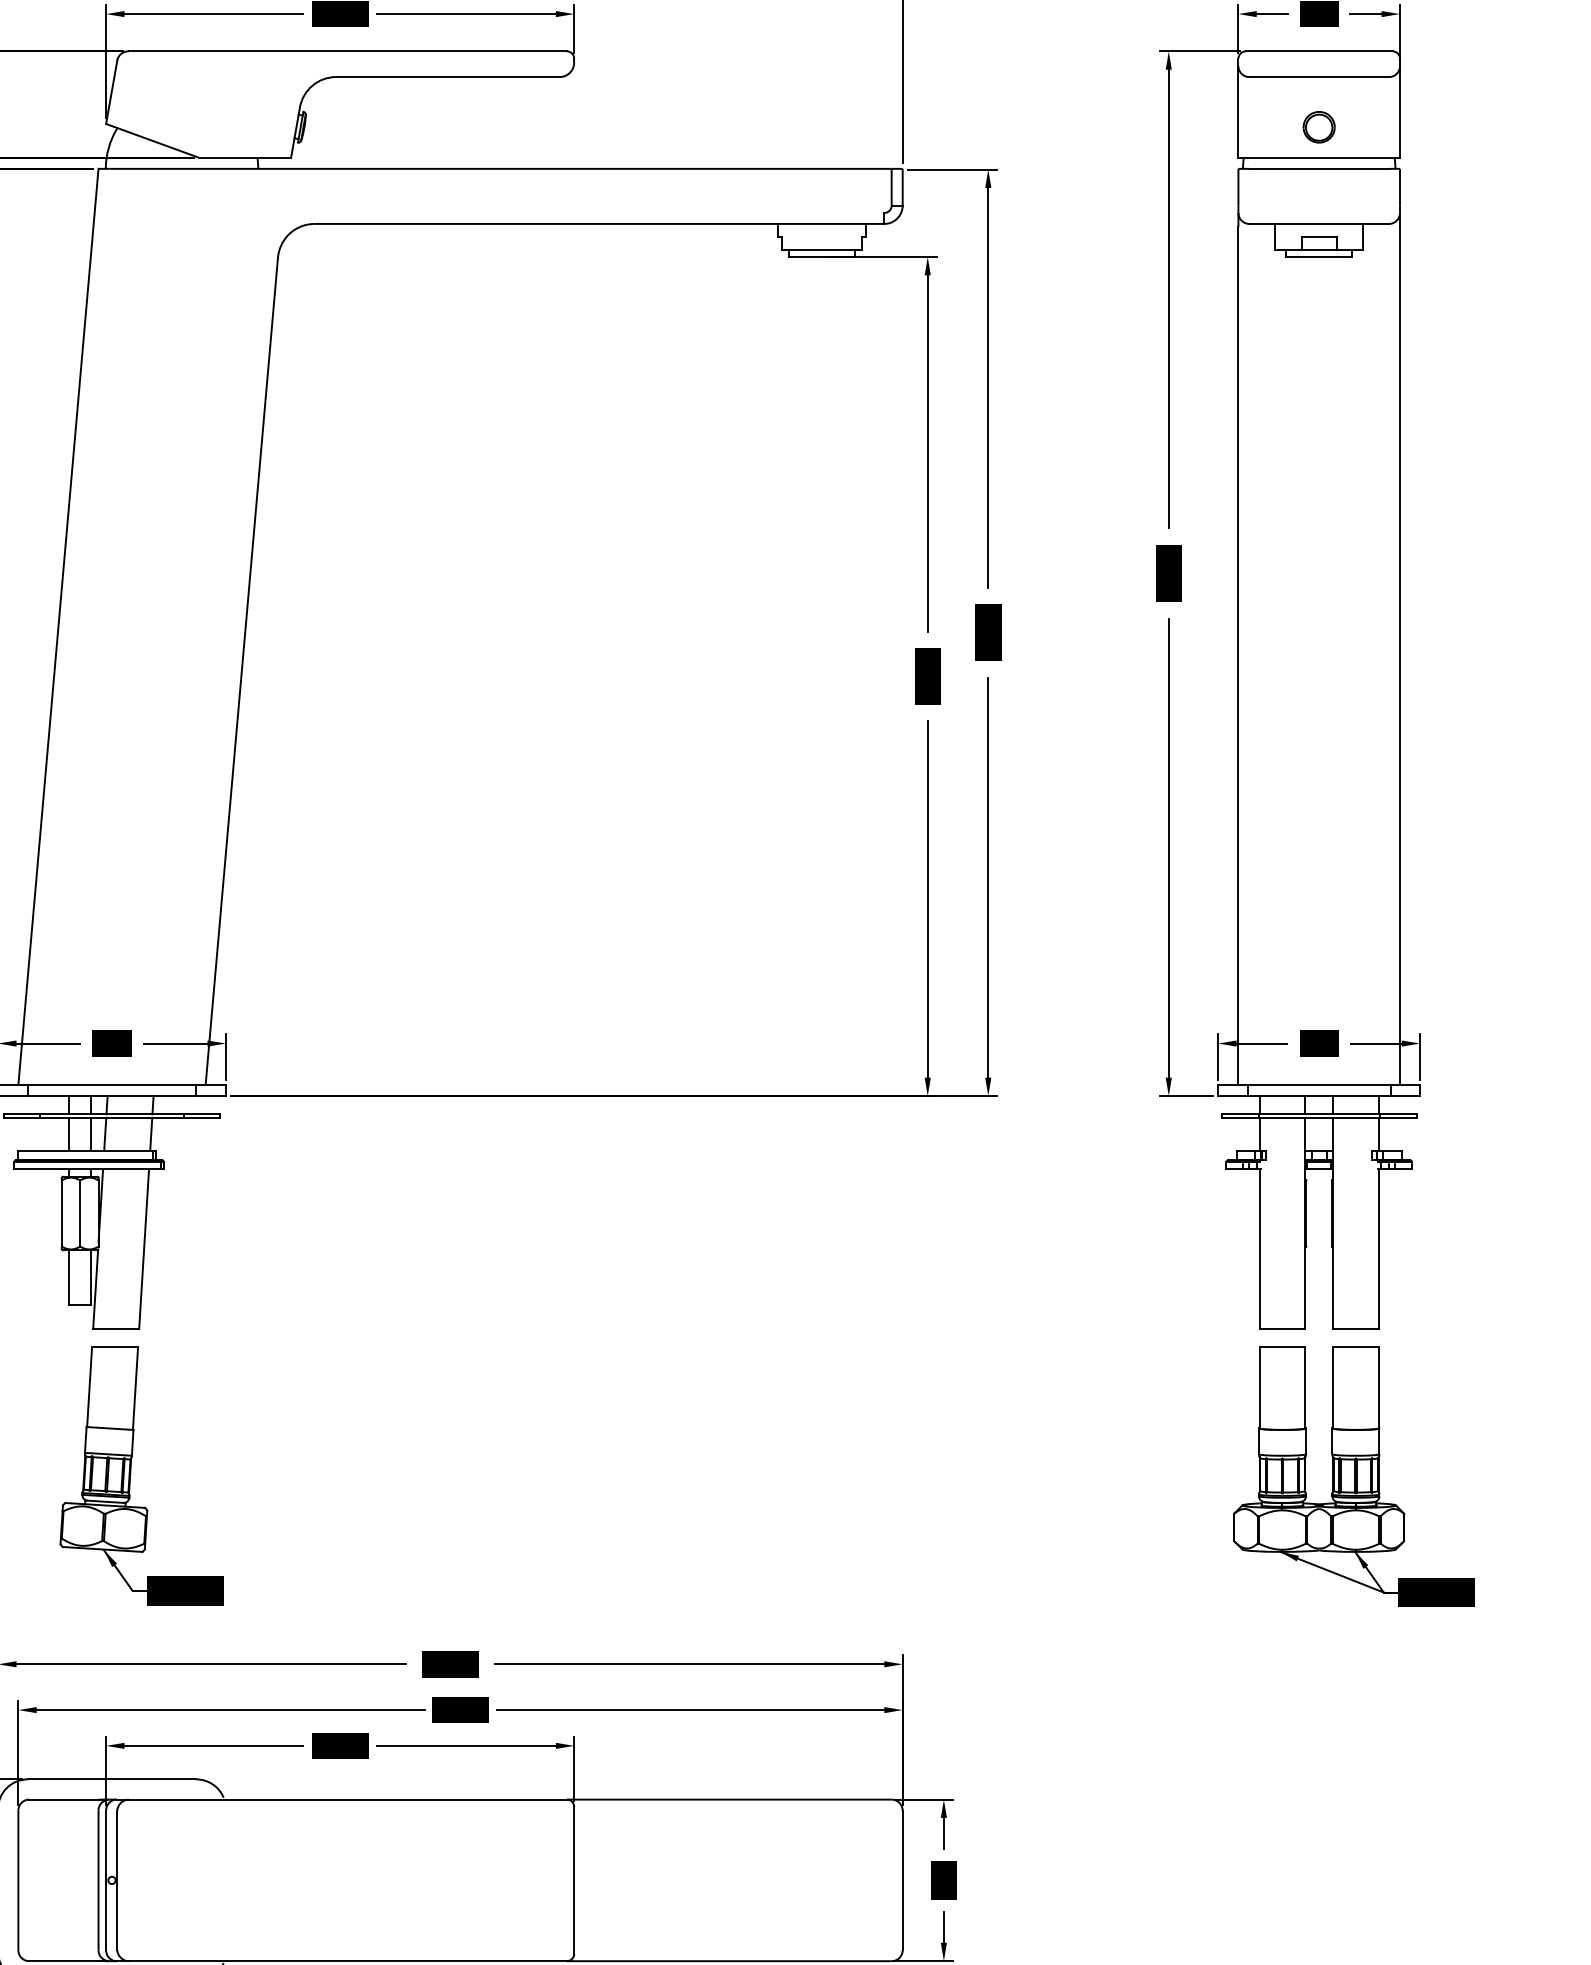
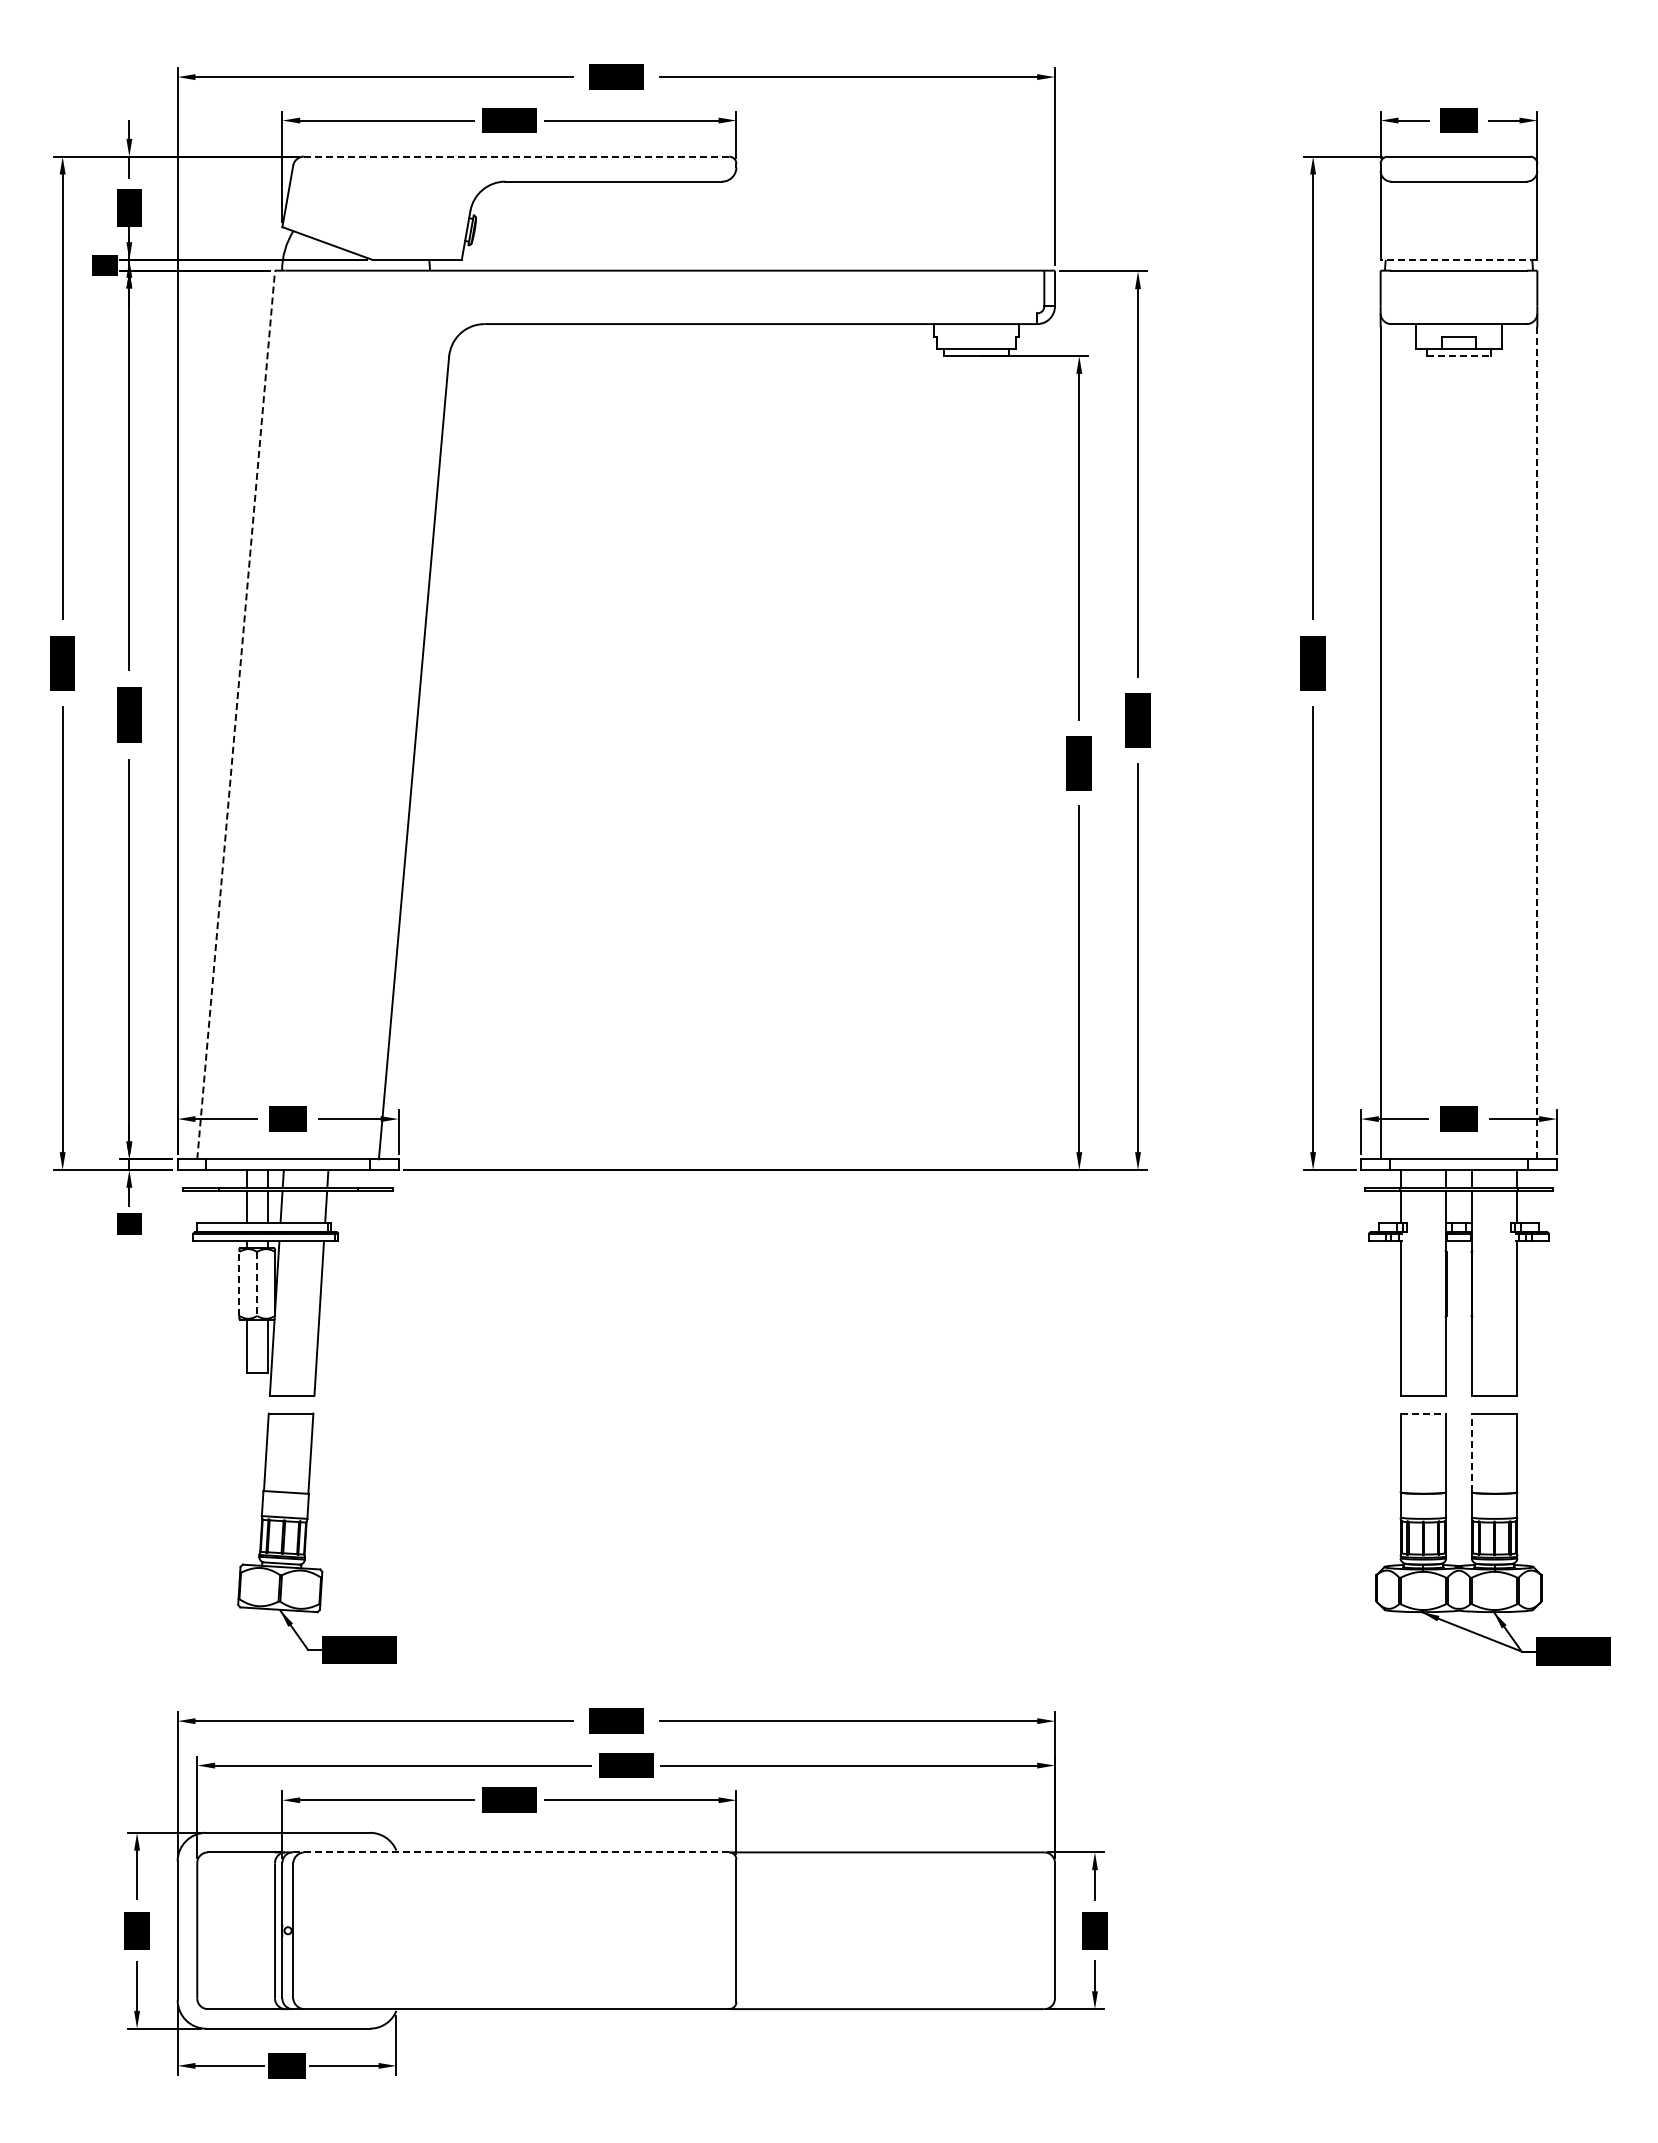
line: (347, 51) -> (516, 156), solid -> dashed
part: (1318, 127) -> (1458, 230), removed
line: (1318, 157) -> (1458, 259), solid -> dashed
line: (1319, 257) -> (1459, 356), solid -> dashed
line: (58, 626) -> (236, 714), solid -> dashed
line: (1400, 655) -> (1537, 742), solid -> dashed
line: (61, 1213) -> (239, 1283), solid -> dashed
line: (80, 1214) -> (257, 1284), solid -> dashed
line: (1282, 1347) -> (1423, 1413), solid -> dashed
line: (1333, 1387) -> (1472, 1452), solid -> dashed
line: (341, 1799) -> (510, 1852), solid -> dashed

